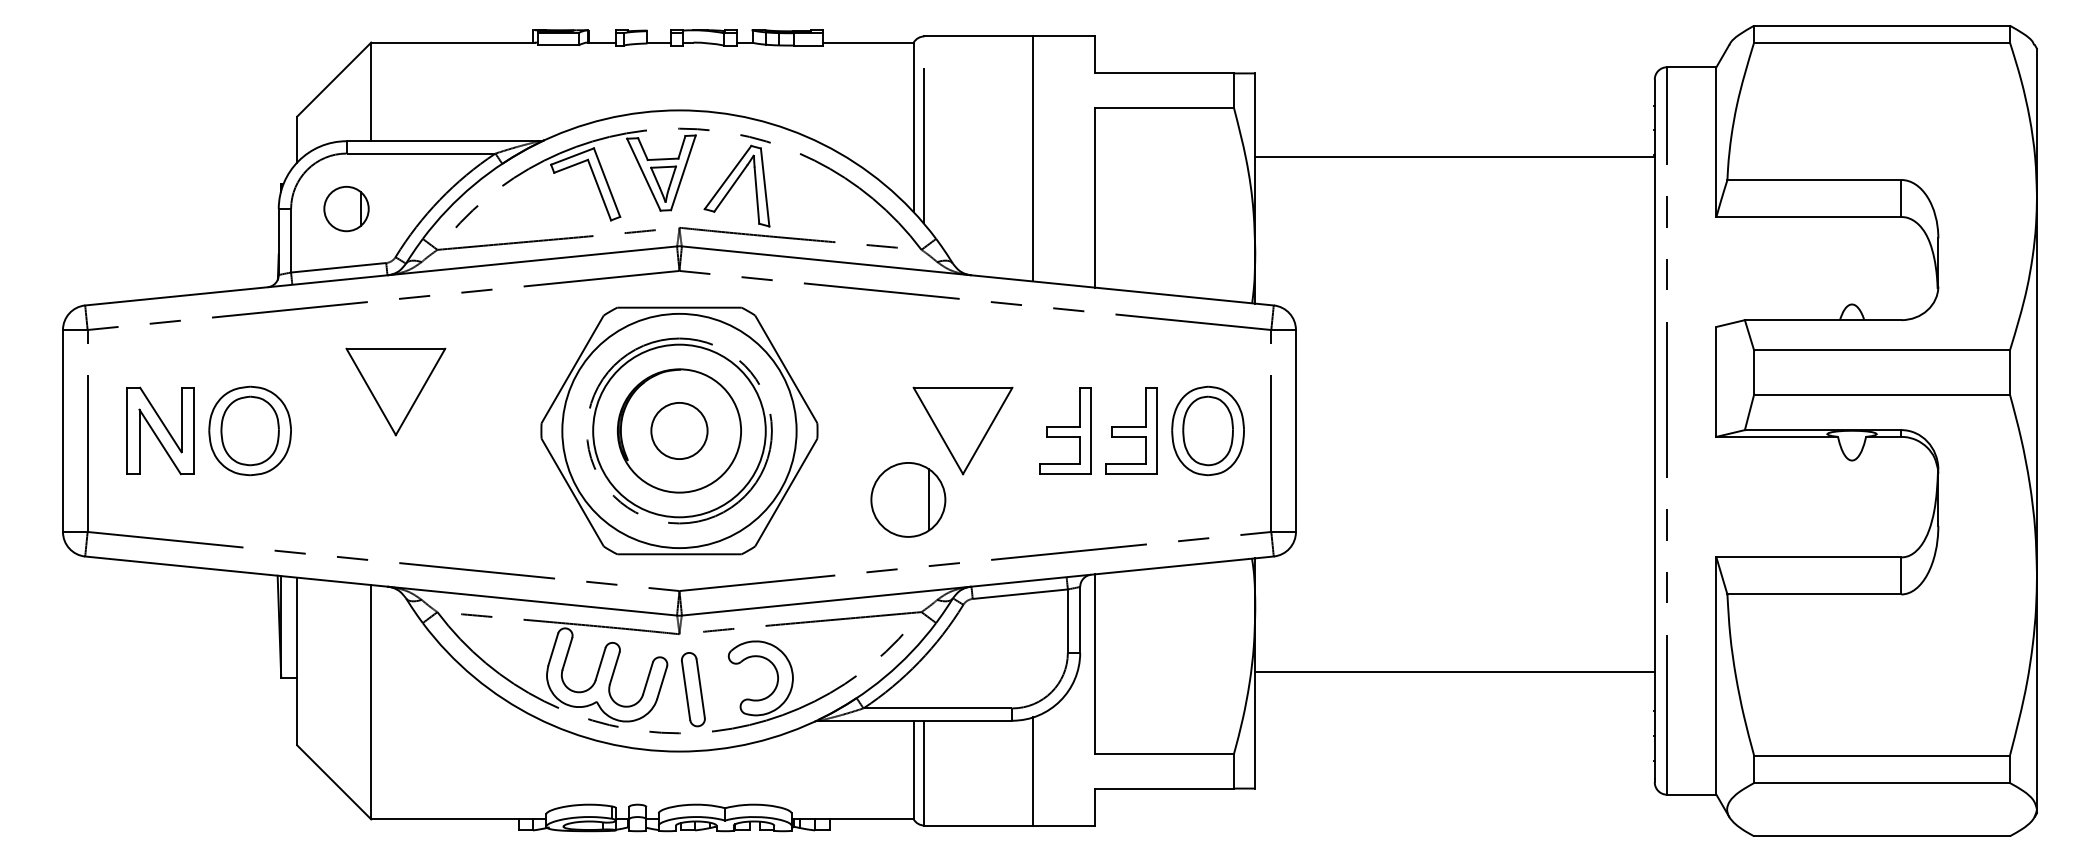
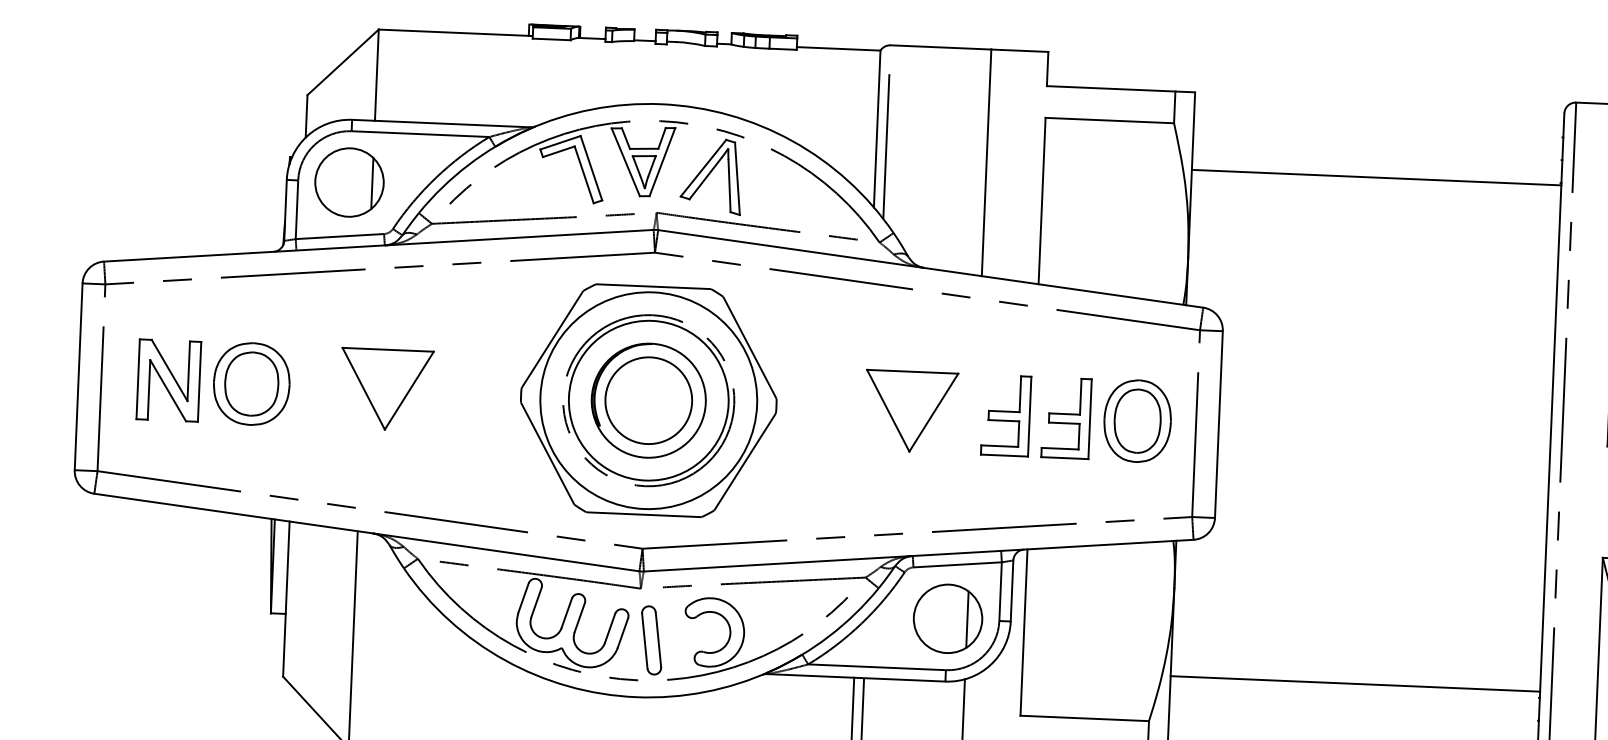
part: (346, 208) -> (349, 182), size x1.67
part: (395, 391) -> (386, 389), moved
circle: (679, 430) -> (648, 400), size x1.67
part: (908, 499) -> (948, 618), moved
line: (1454, 671) -> (1354, 683), moved

